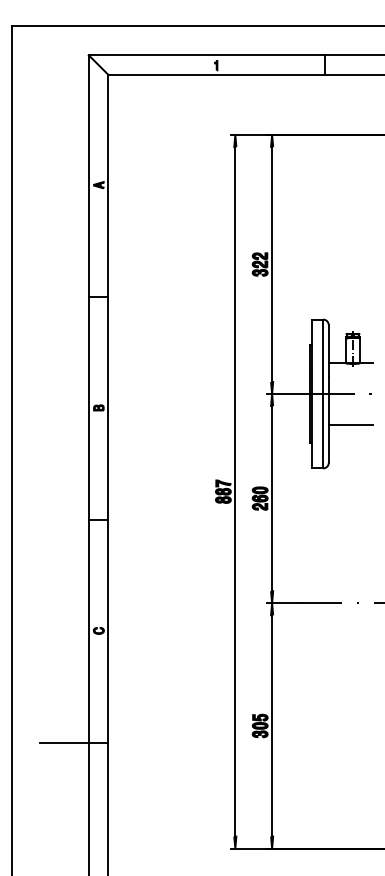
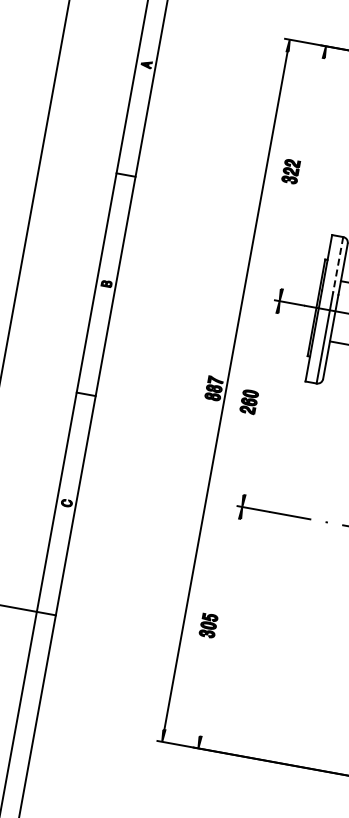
line: (272, 264) -> (303, 173), removed
line: (323, 348) -> (338, 265), solid -> dashed
line: (272, 498) -> (261, 404), removed
line: (272, 725) -> (220, 627), removed

